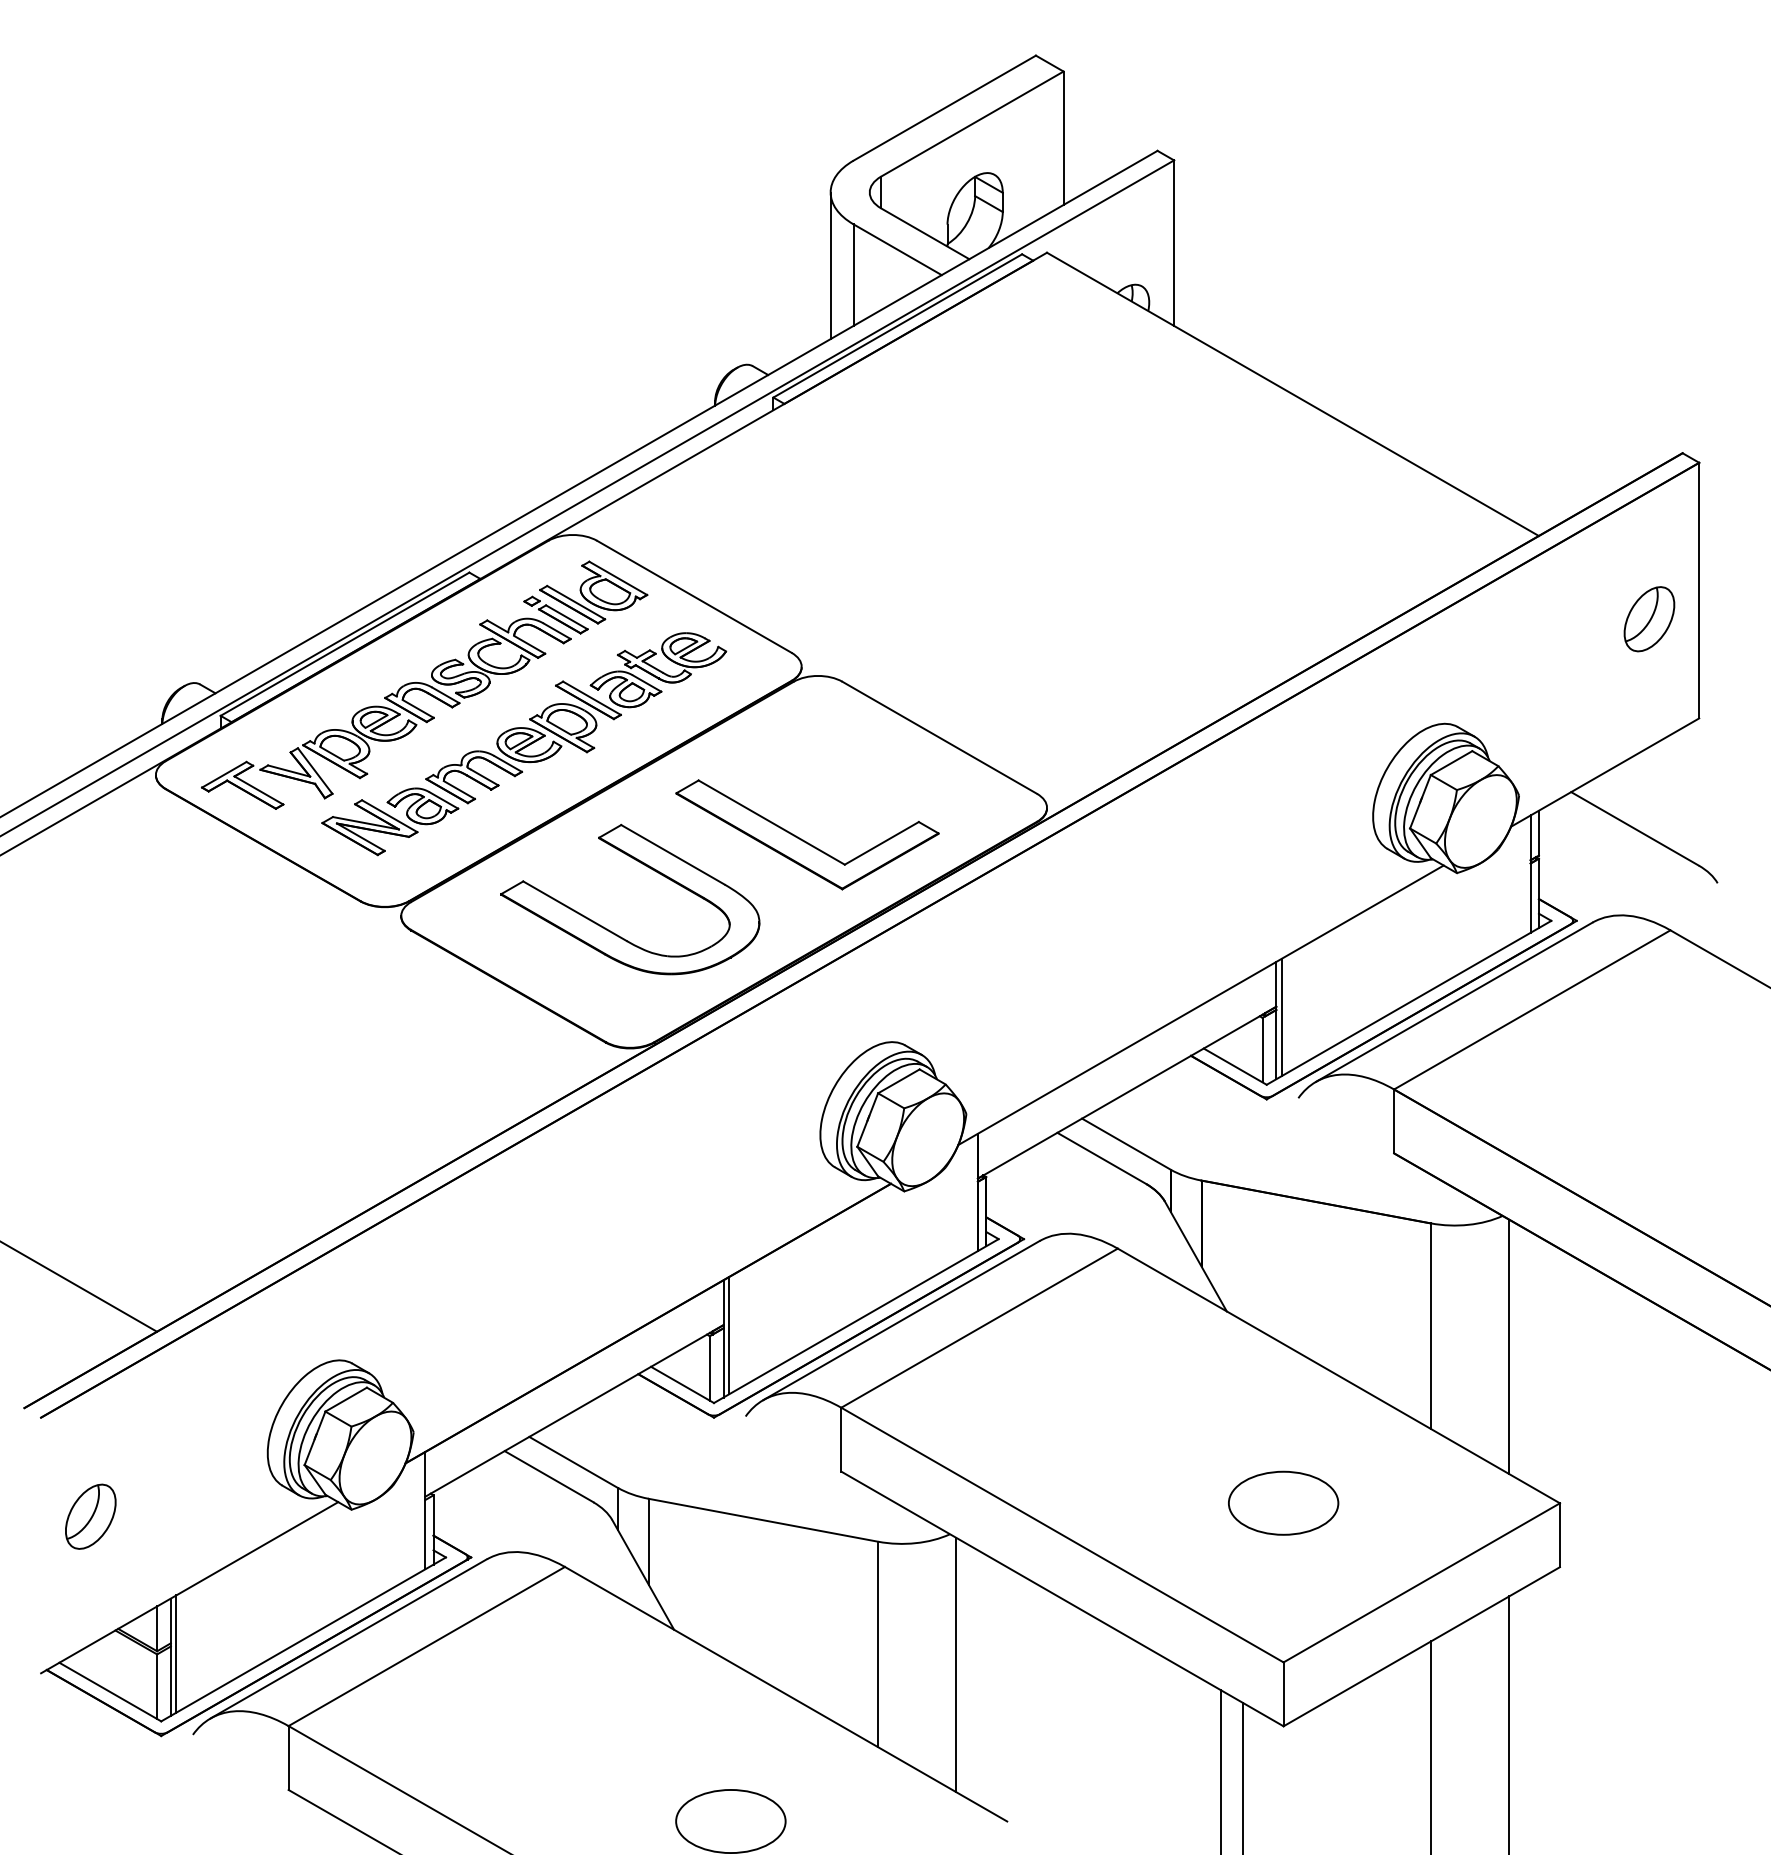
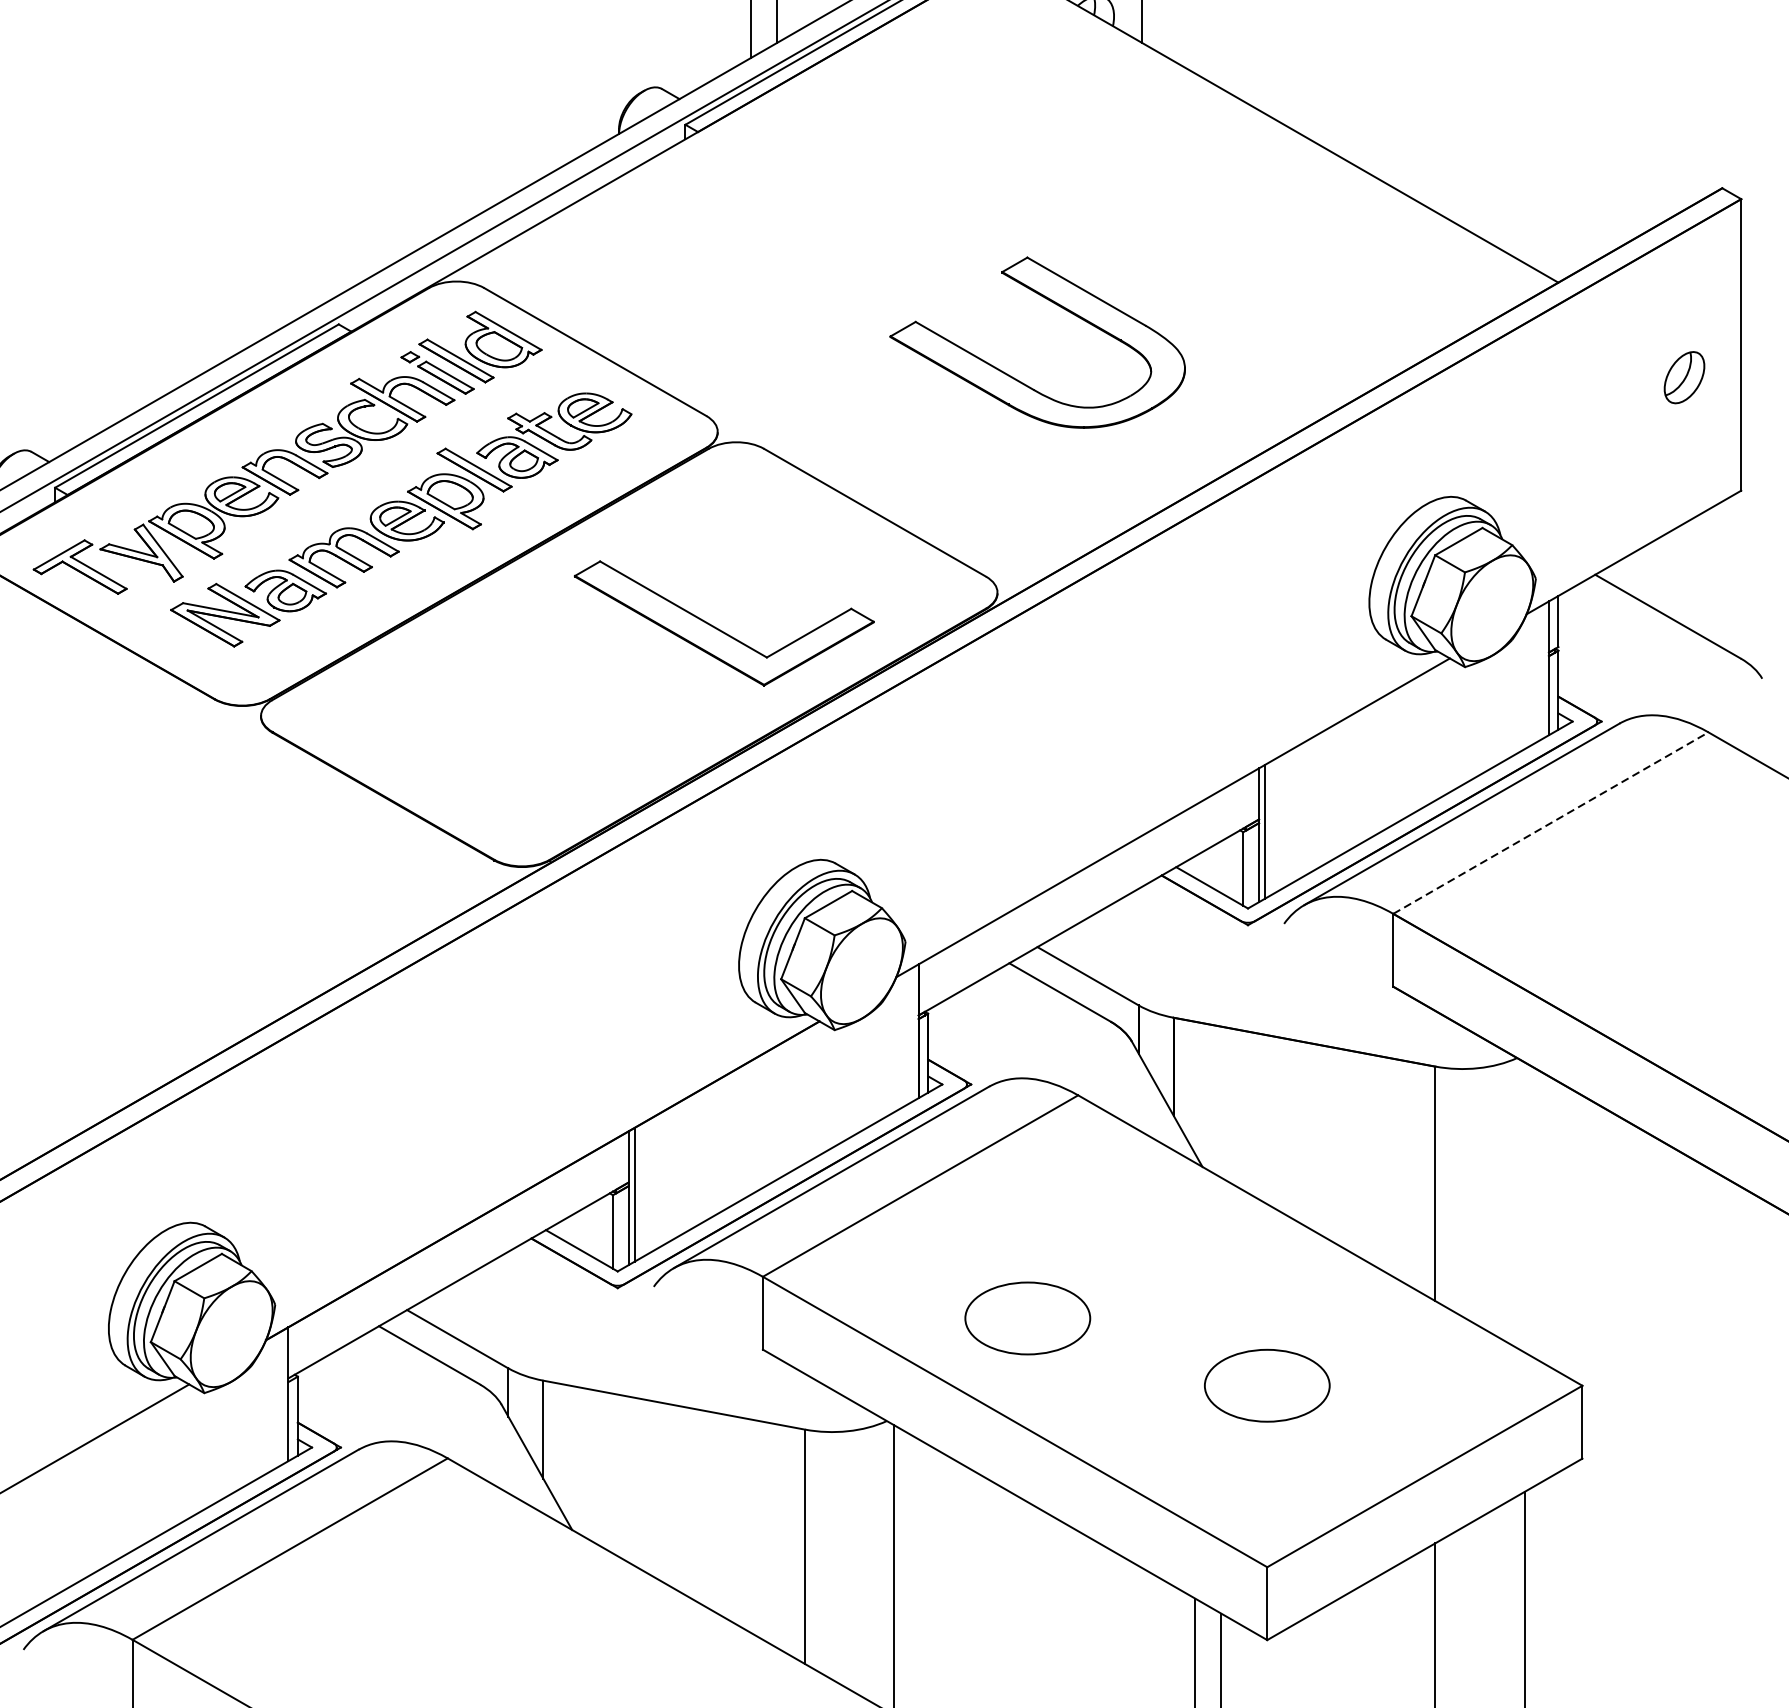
part: (1649, 619) -> (1684, 377), size x0.7
part: (647, 867) -> (1057, 306), moved
line: (1532, 1009) -> (1551, 822), solid -> dashed
line: (1509, 1346) -> (1524, 1206), removed
part: (1073, 1443) -> (1027, 1317), added
line: (176, 1653) -> (4, 1557), removed

